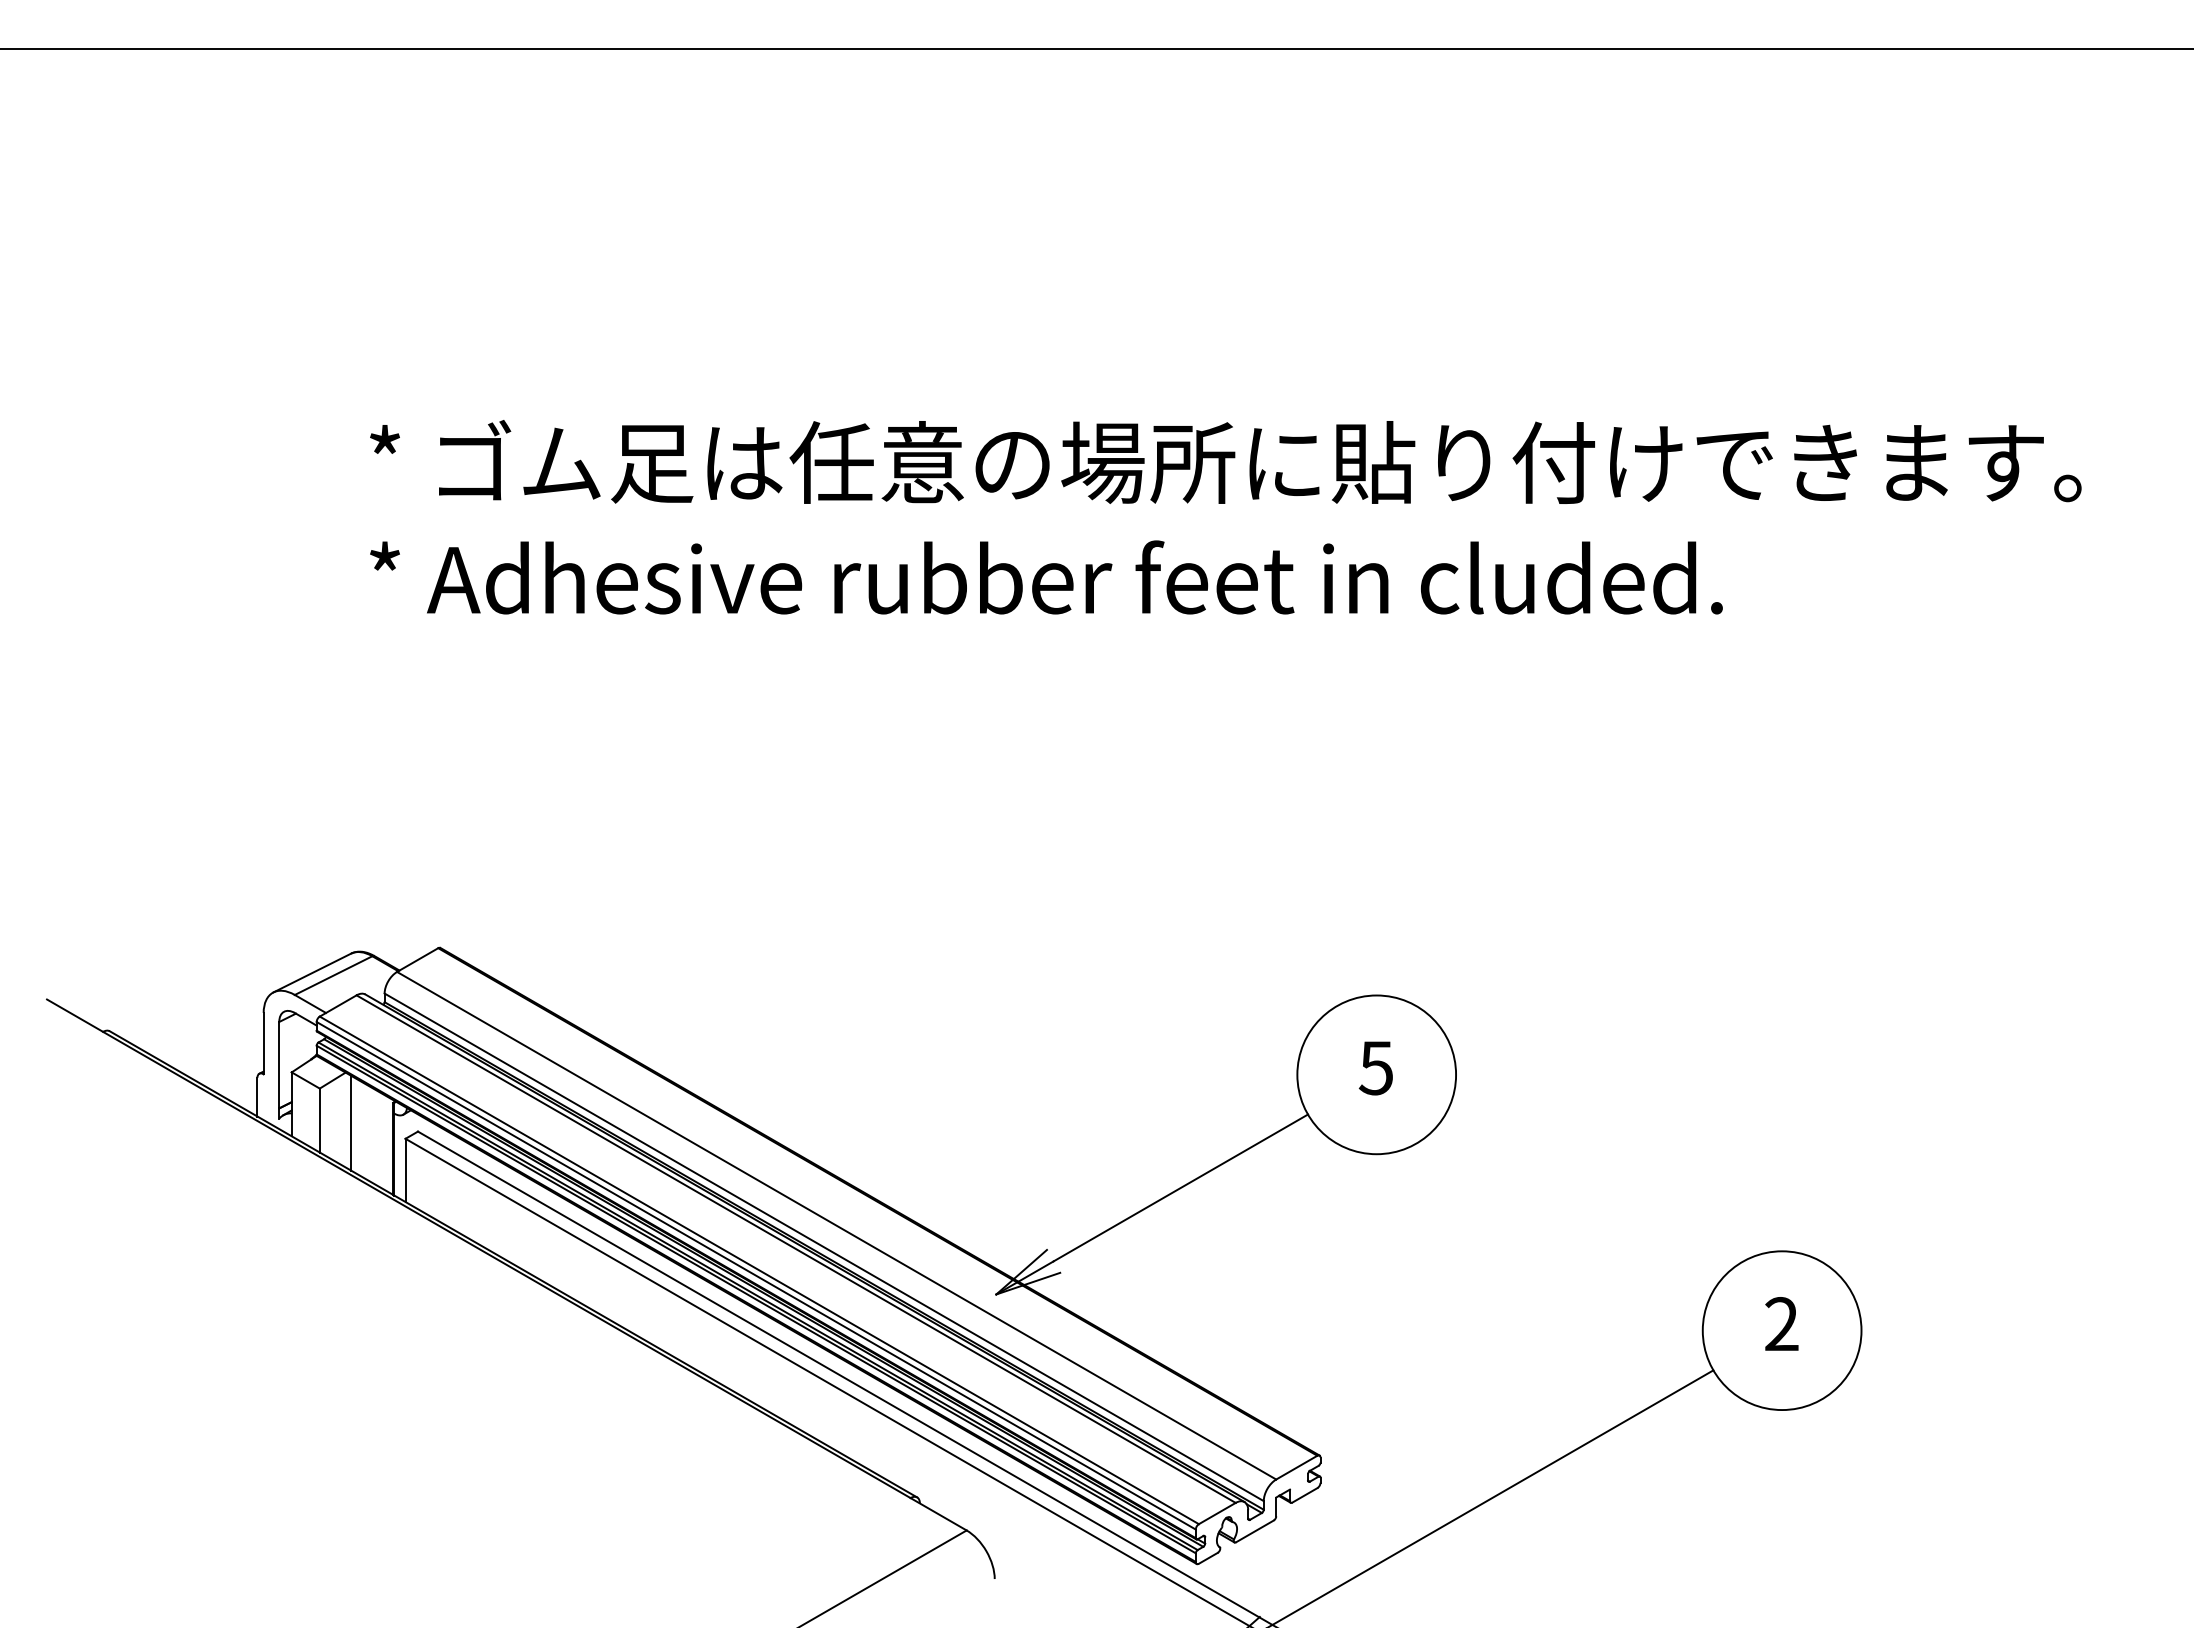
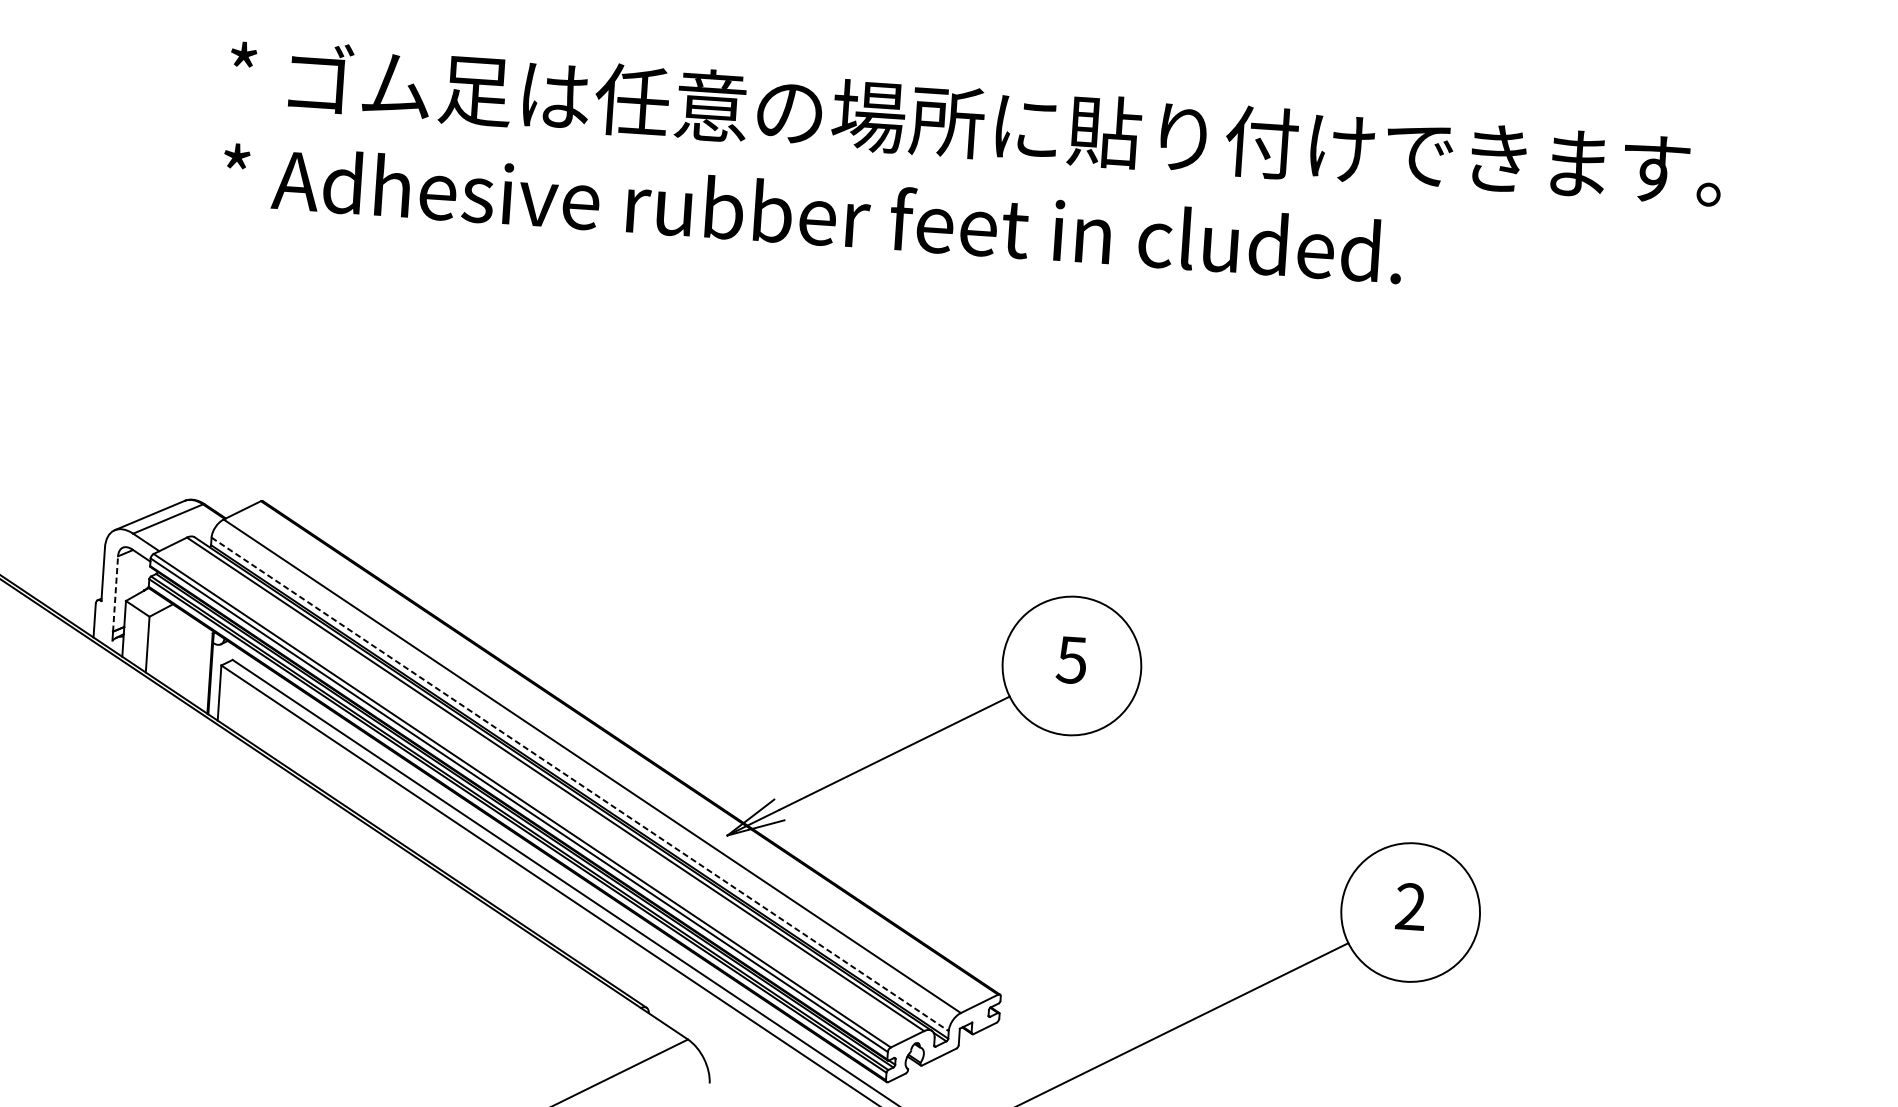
line: (279, 1064) -> (115, 593), solid -> dashed
line: (350, 1122) -> (174, 648), removed
line: (824, 1247) -> (580, 784), solid -> dashed

